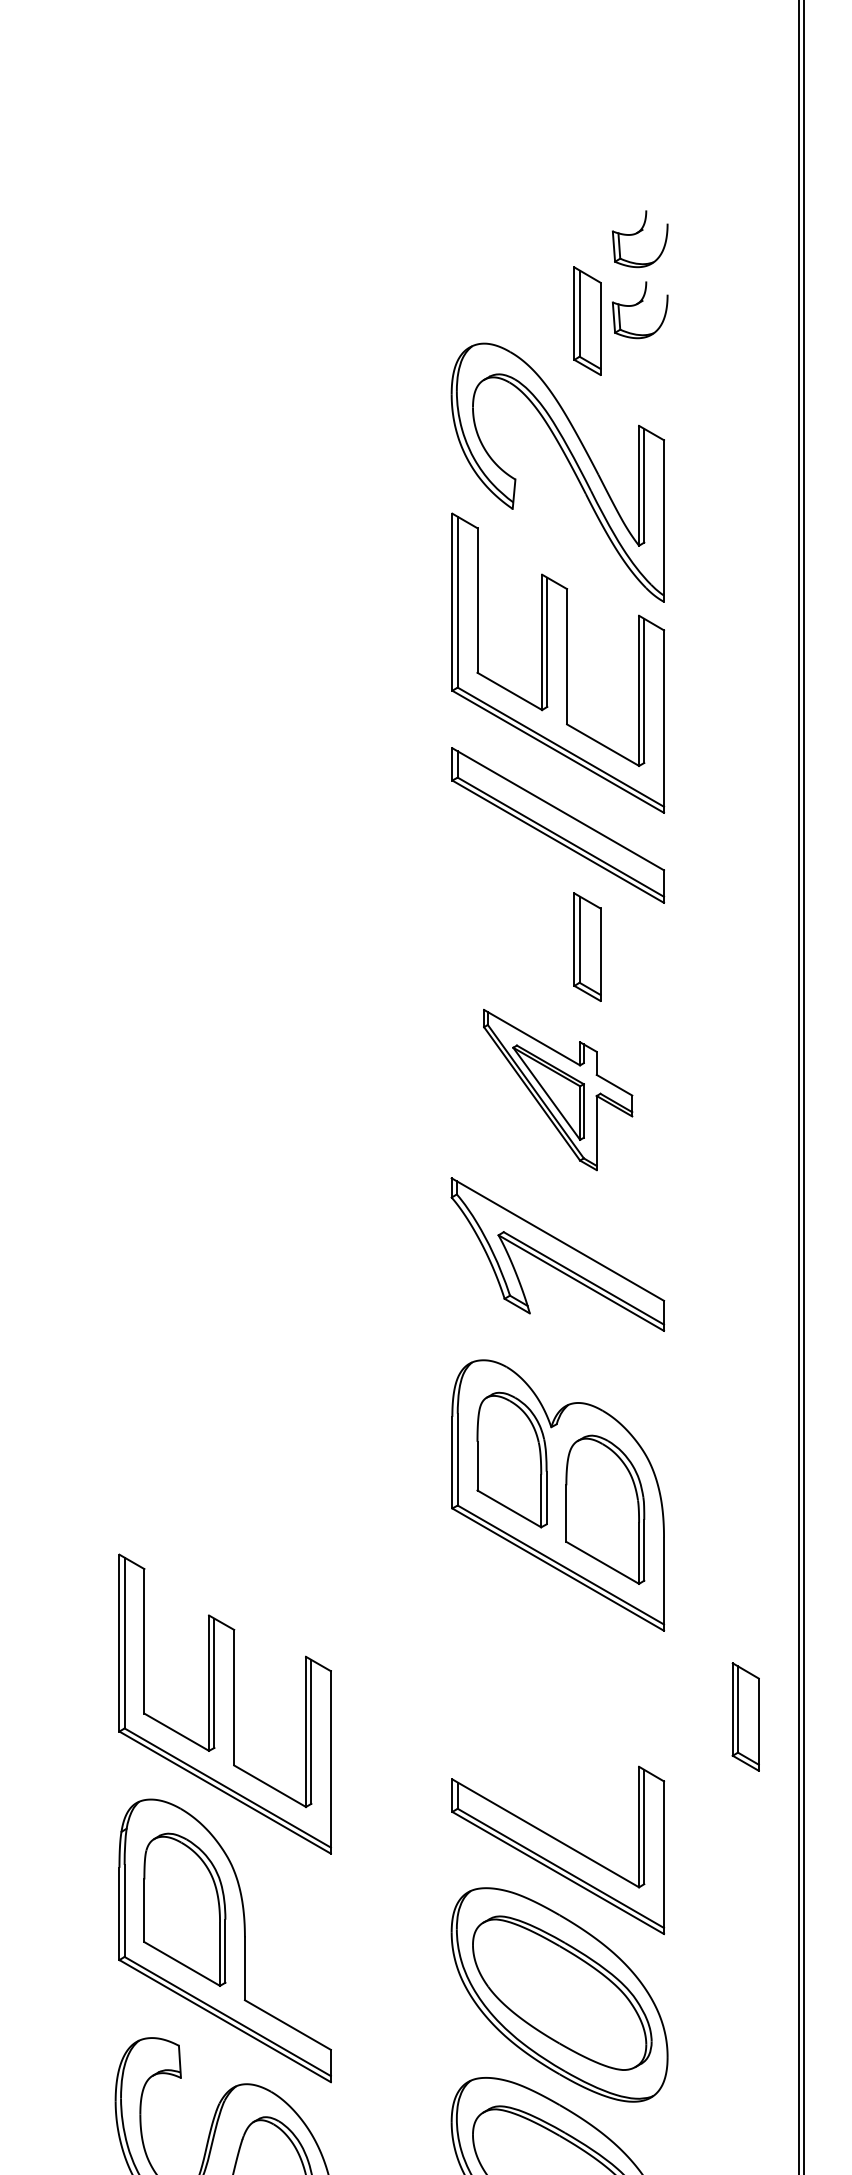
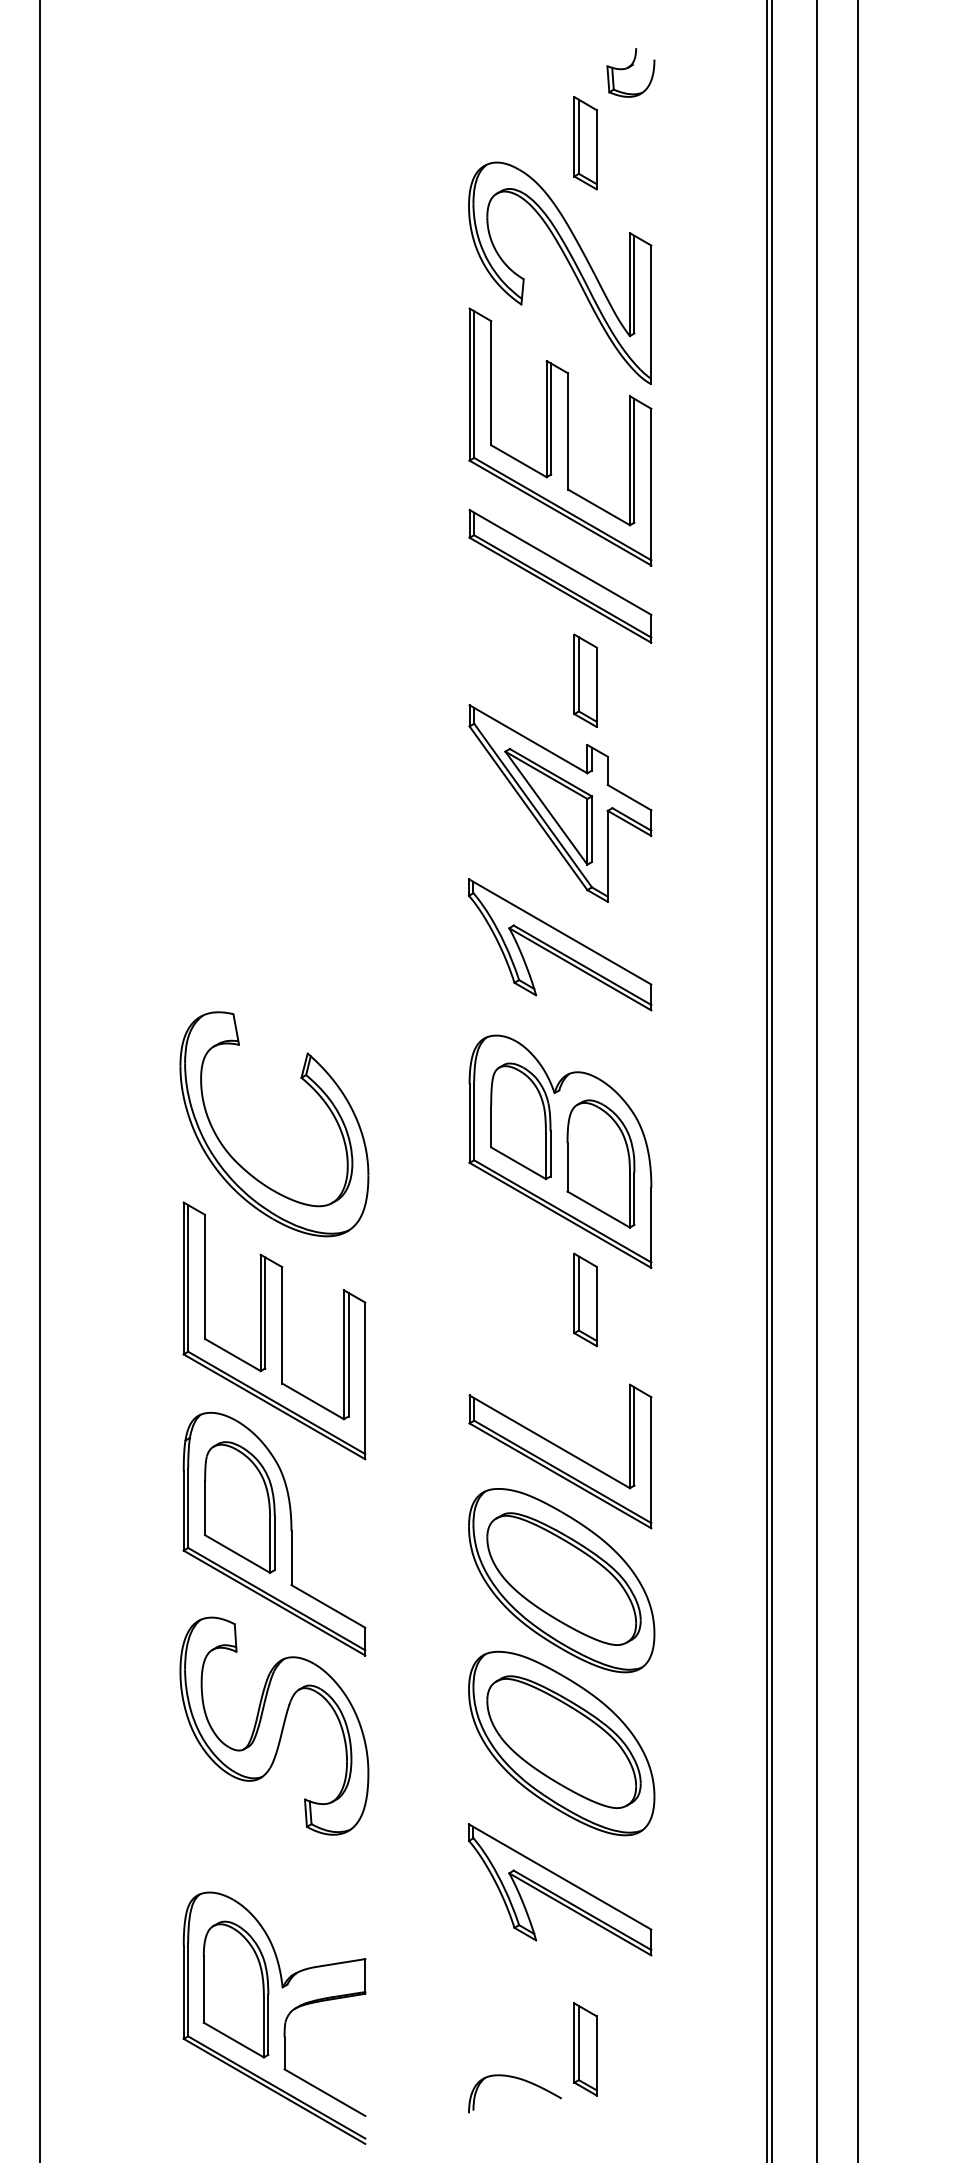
part: (639, 309) -> (630, 133), removed
part: (558, 1090) -> (560, 803), size x1.43
part: (267, 1420) -> (310, 1087), added
part: (745, 1716) -> (585, 1299), moved

